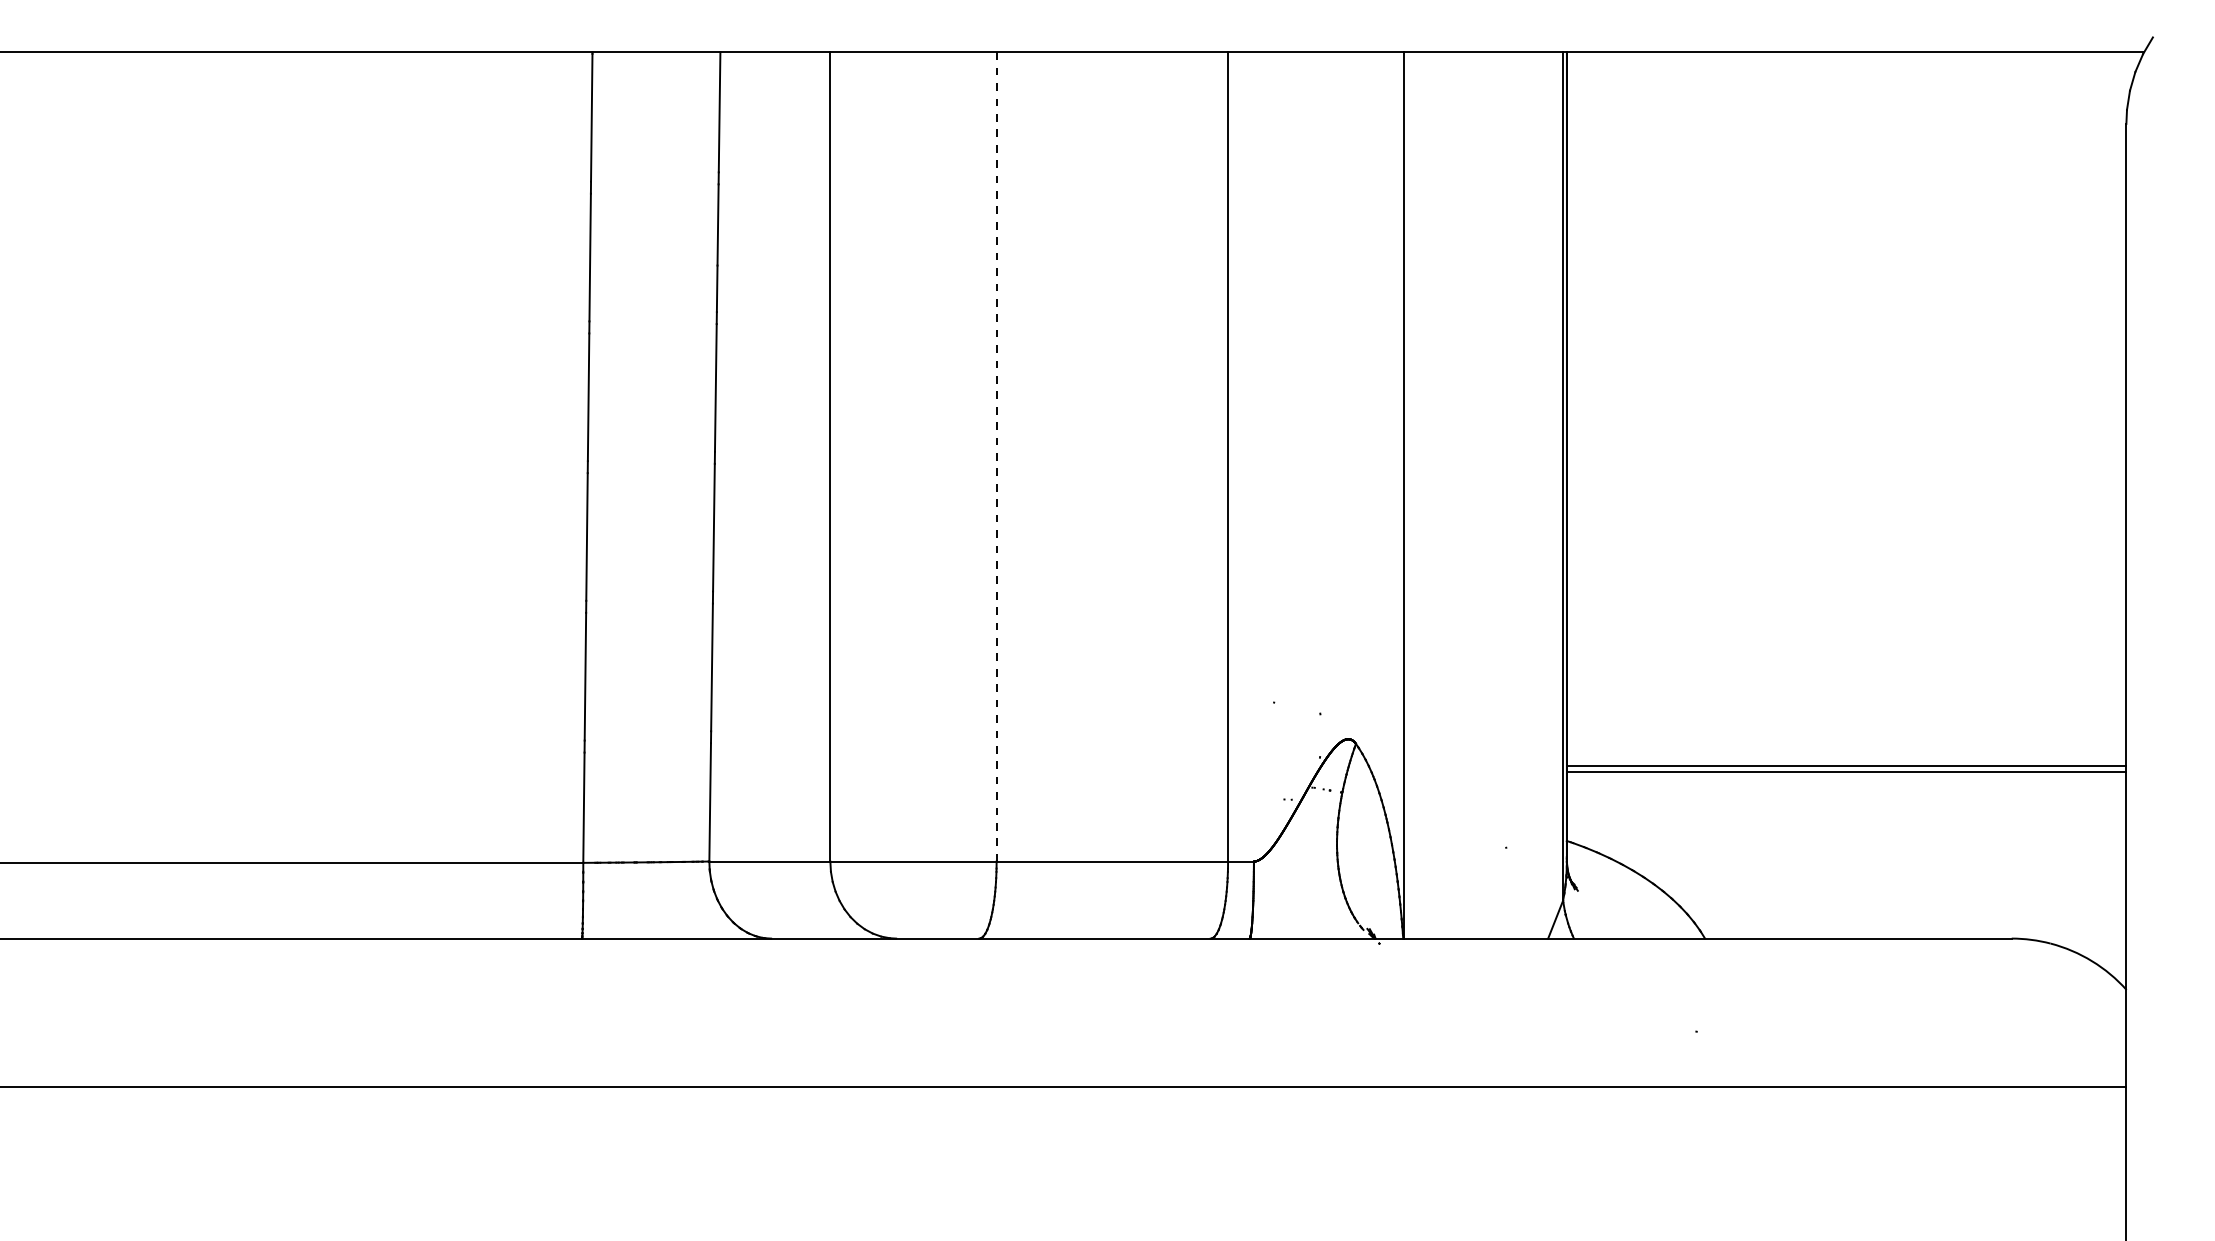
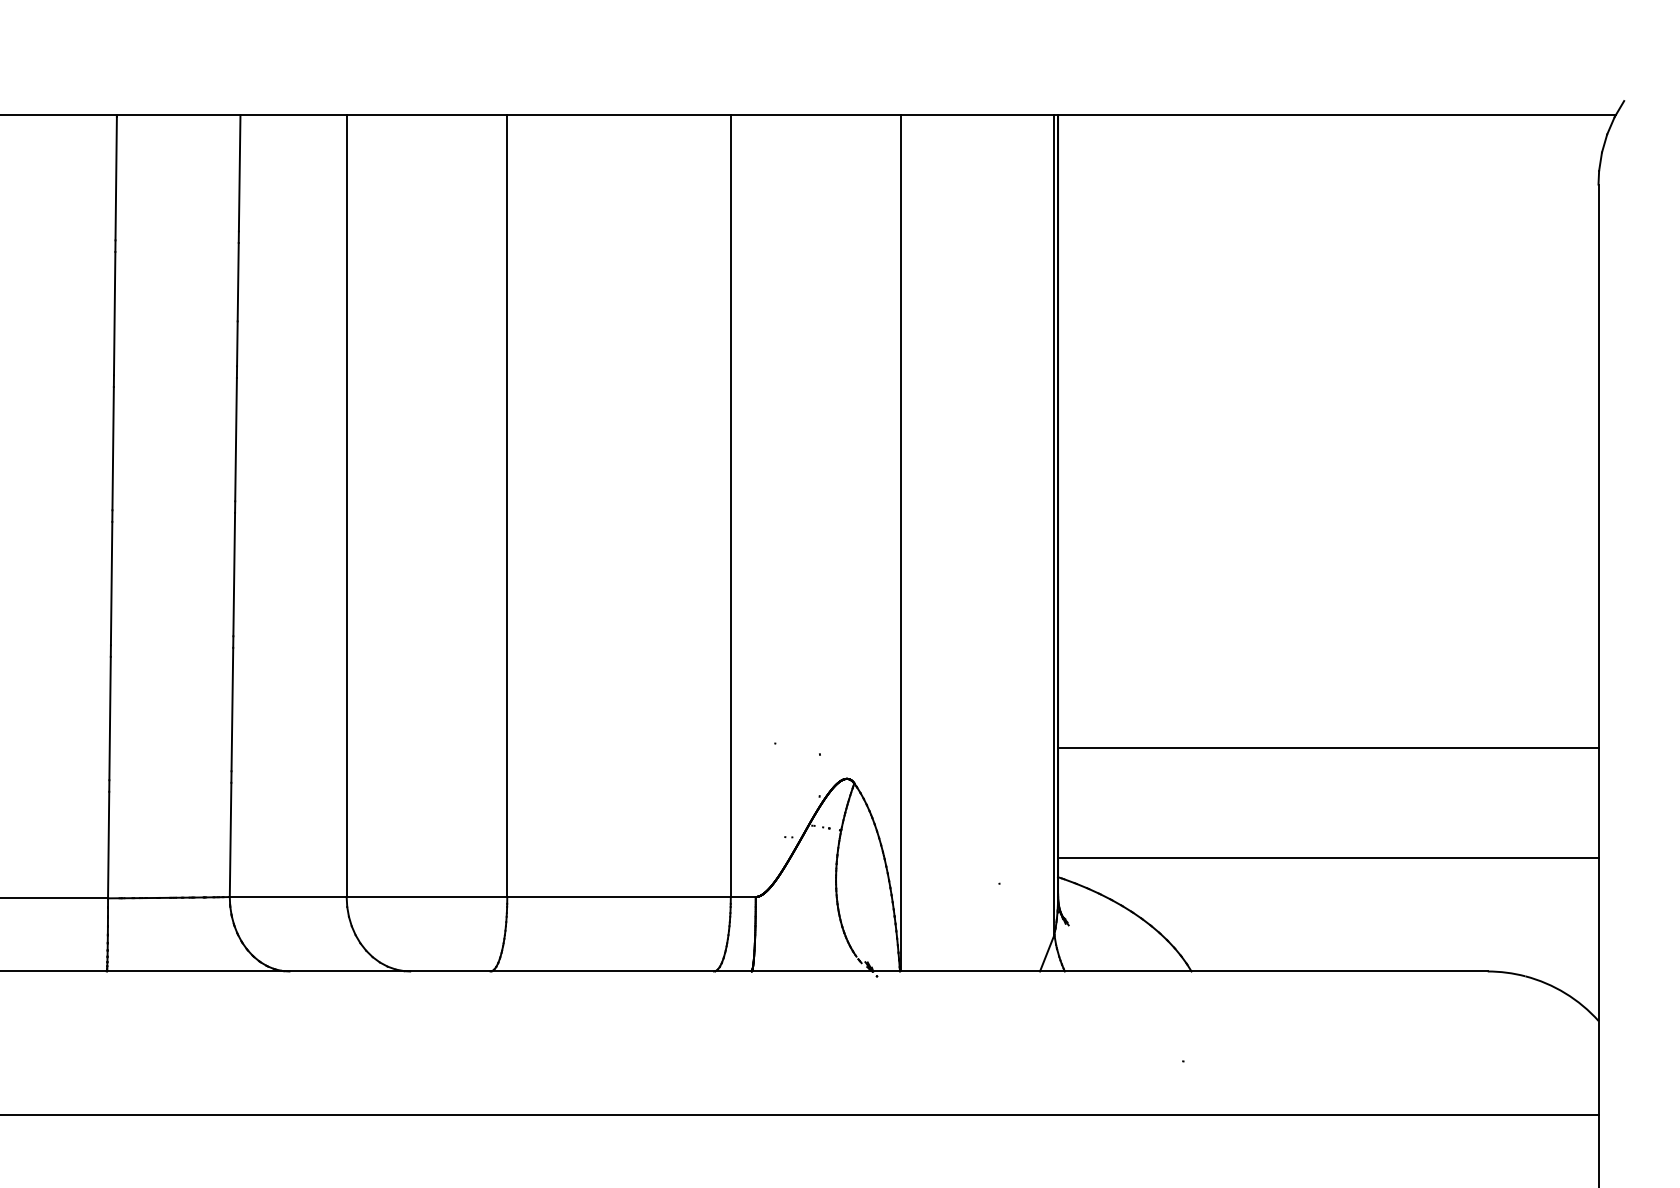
line: (996, 456) -> (507, 505), dashed -> solid
line: (1846, 765) -> (1328, 857), moved
line: (1846, 772) -> (1328, 748), moved

